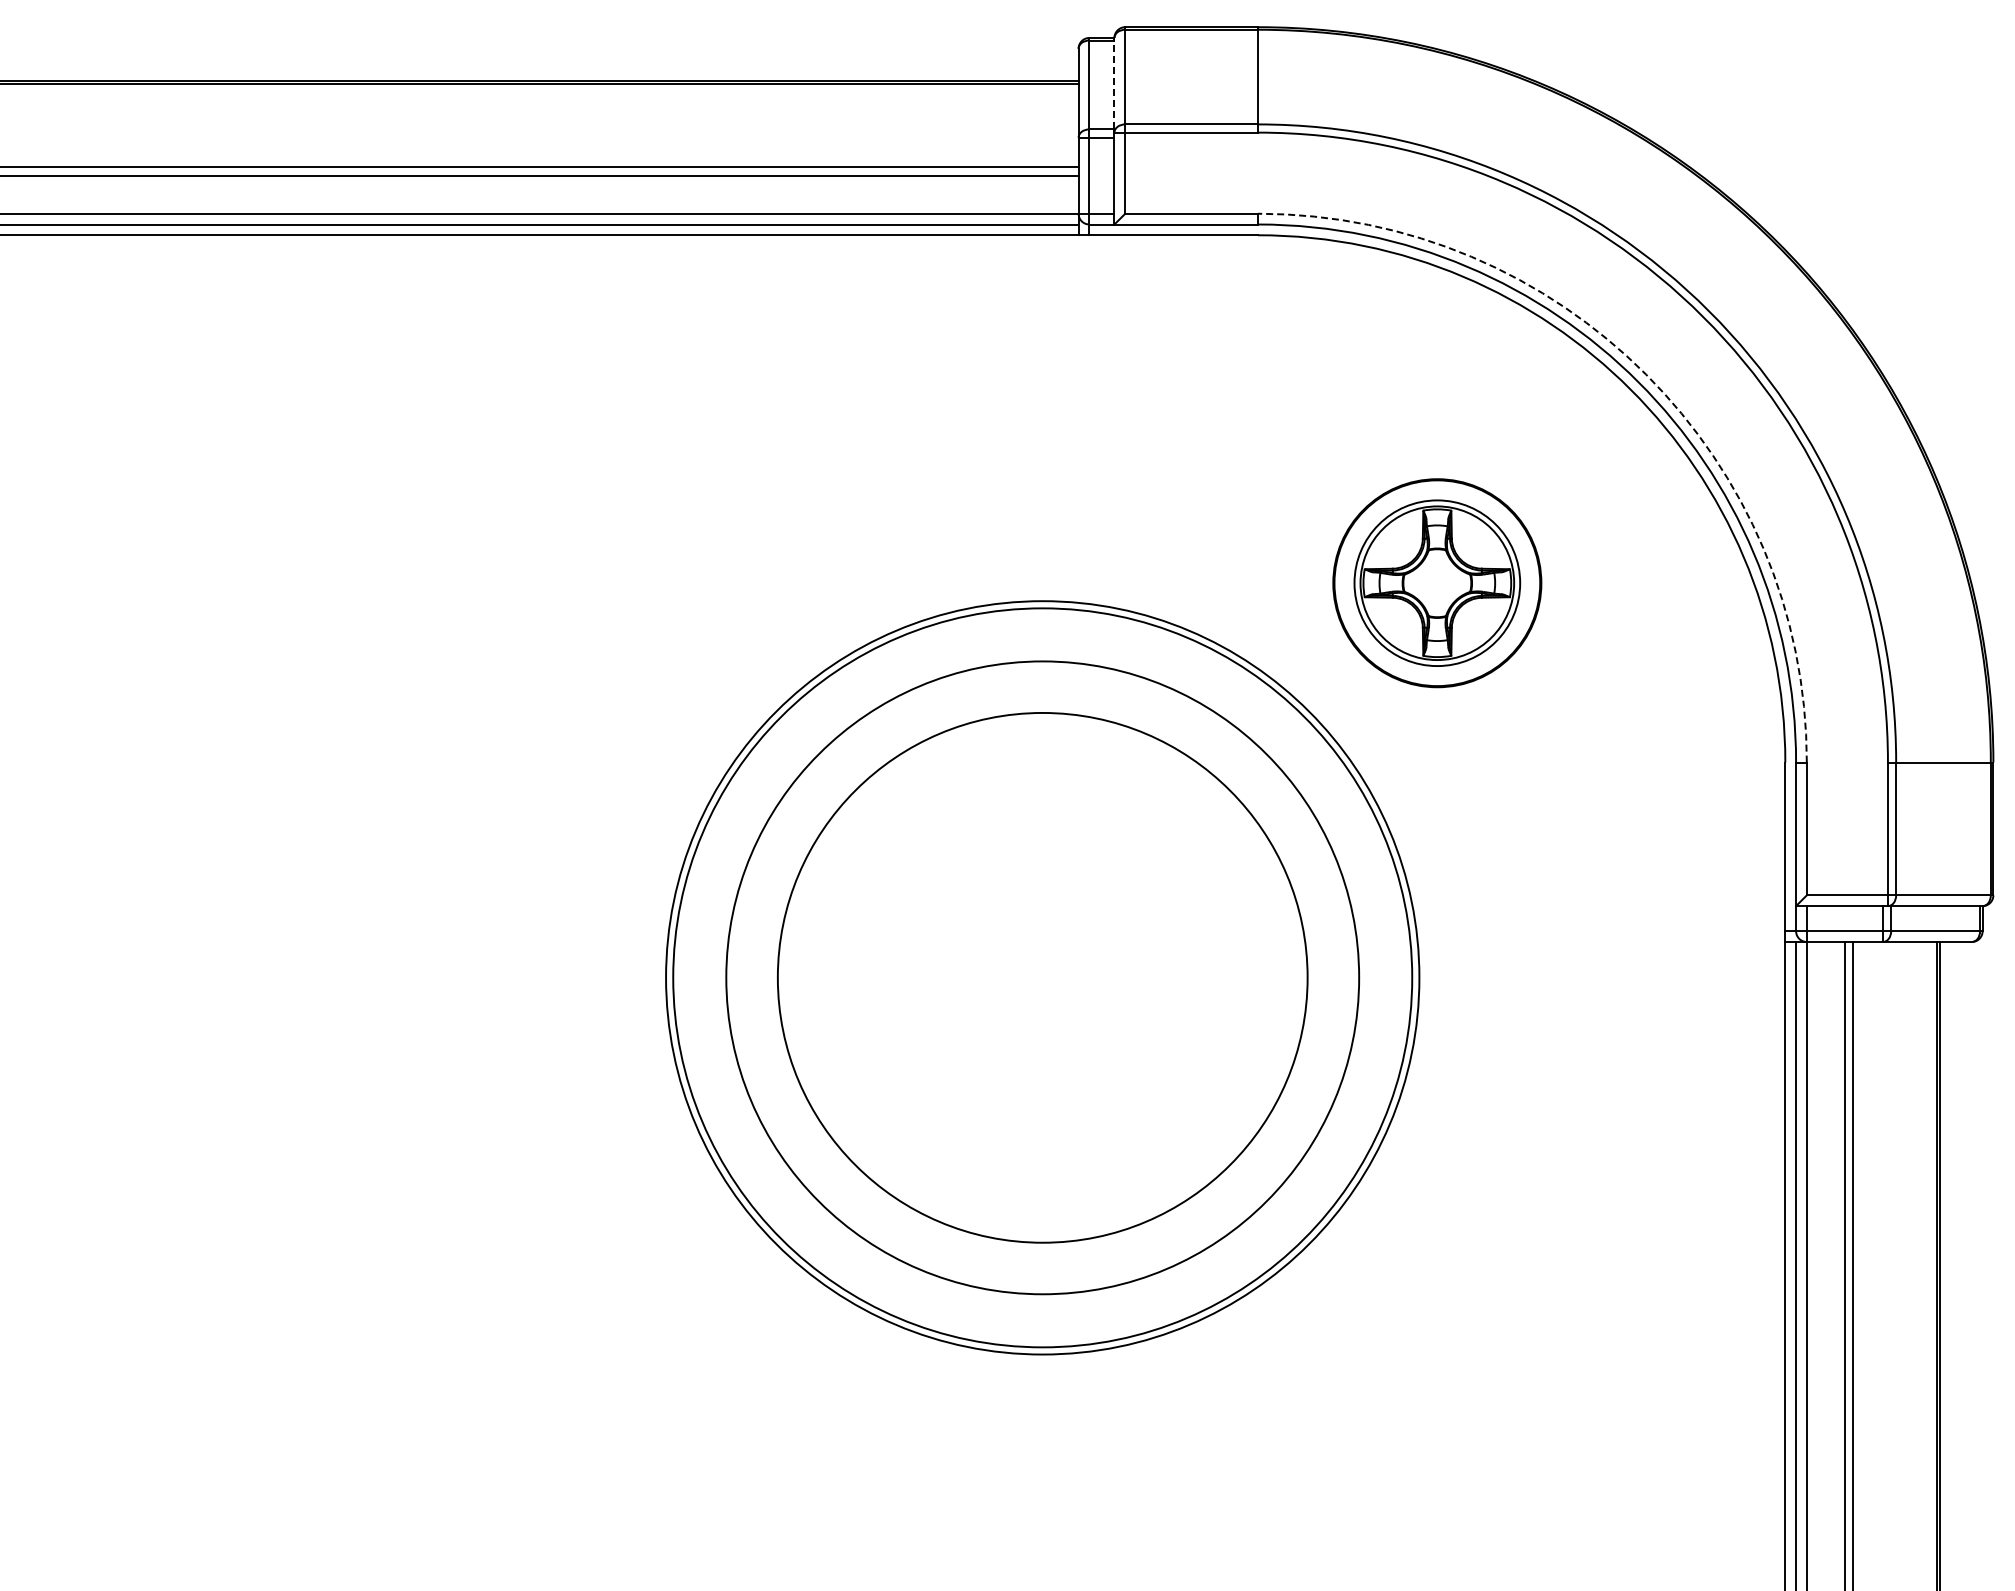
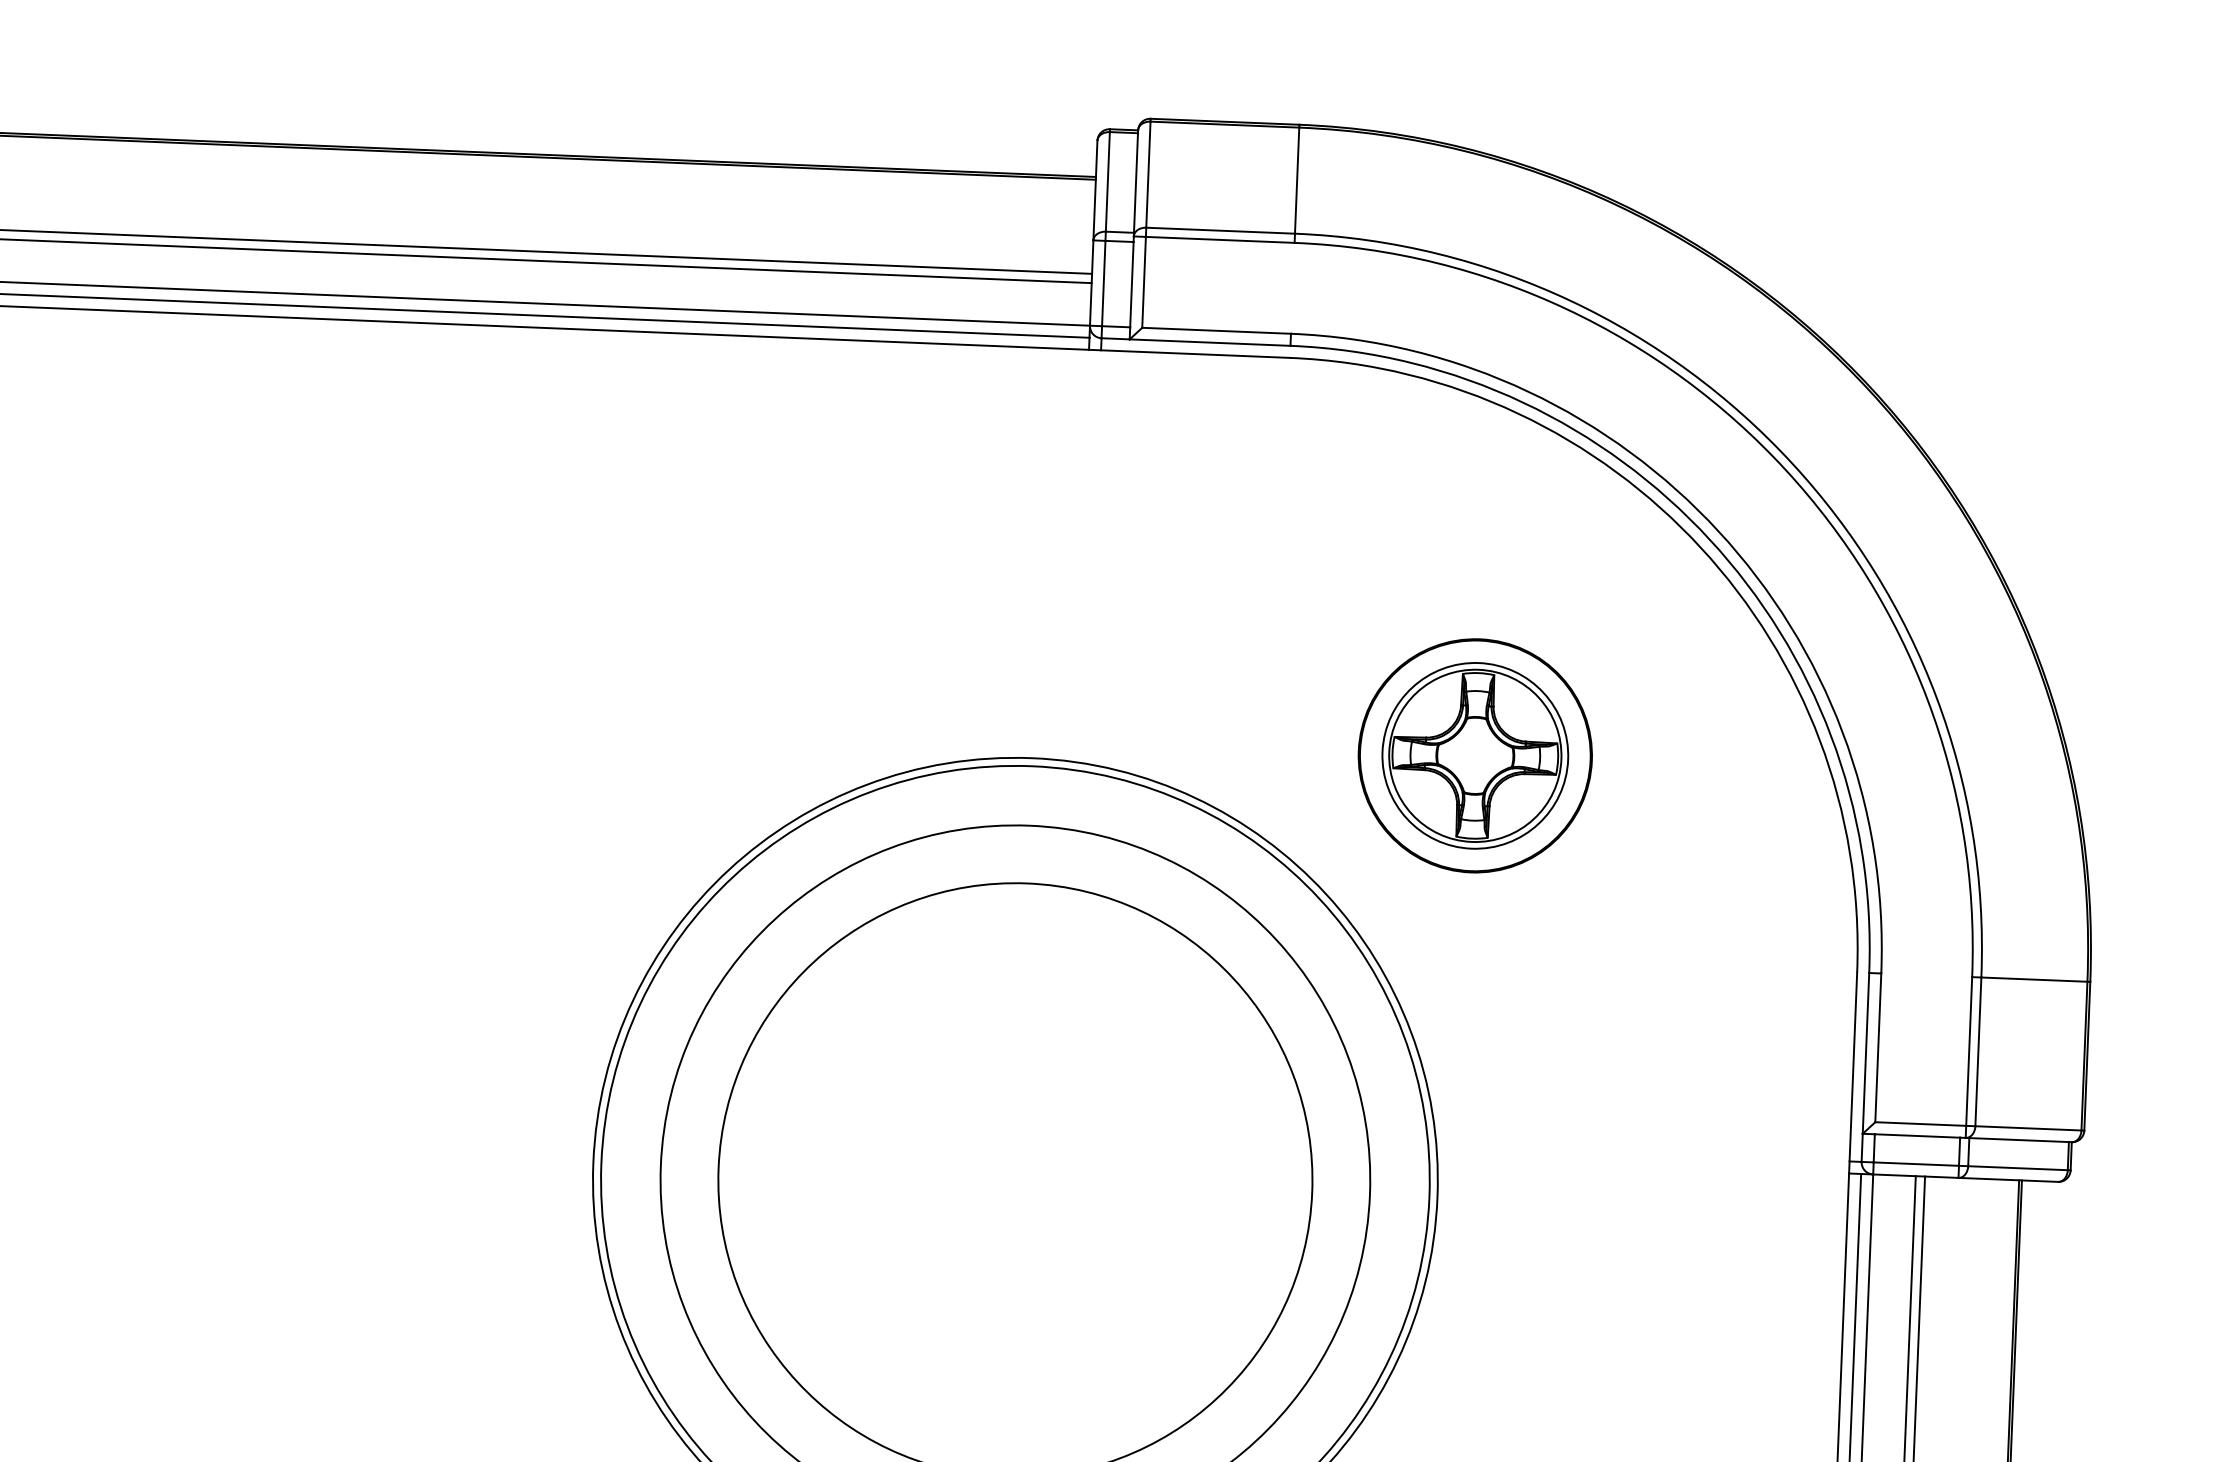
line: (1114, 84) -> (1136, 182), dashed -> solid
arc: (1646, 374) -> (1719, 531), dashed -> solid

